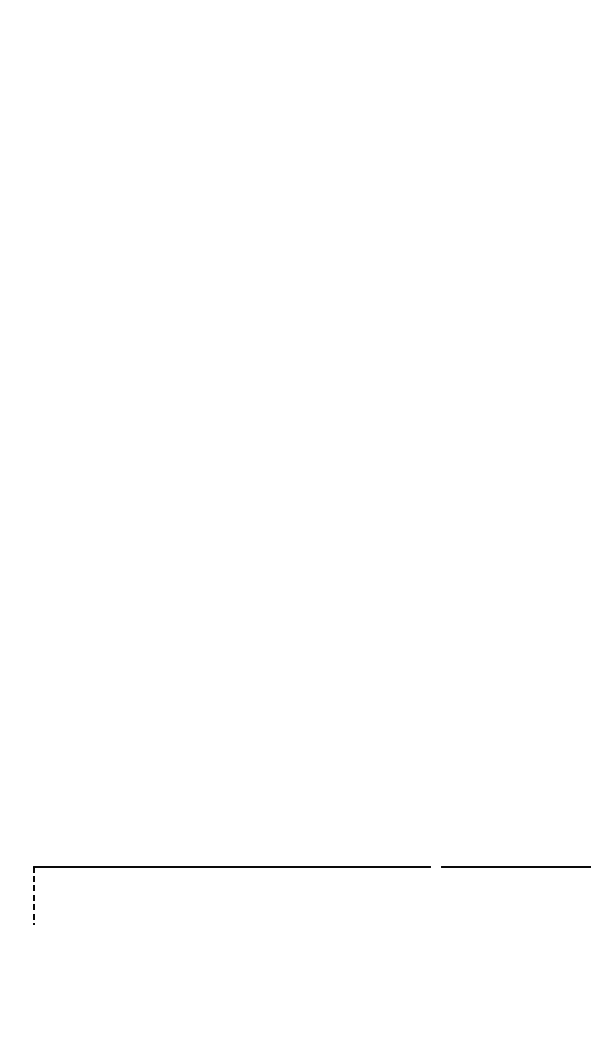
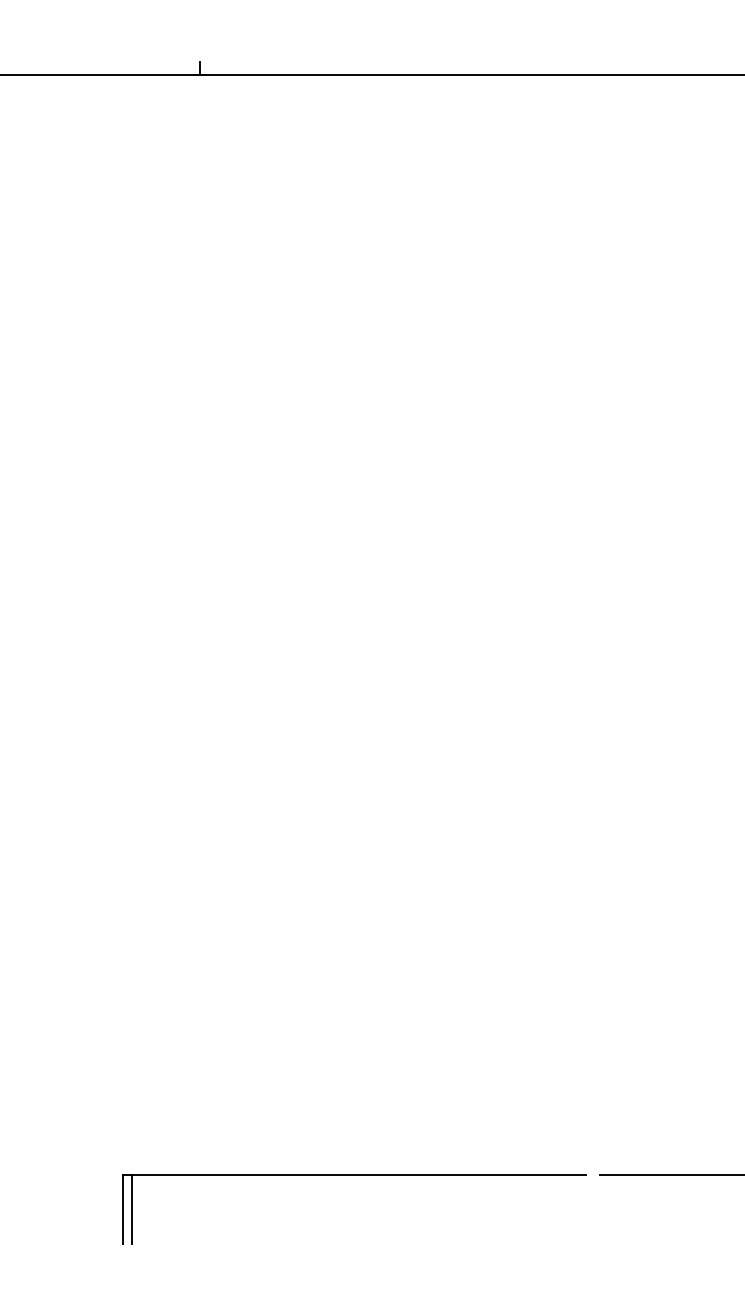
line: (41, 895) -> (132, 1208), added
line: (34, 896) -> (123, 1209), dashed -> solid

